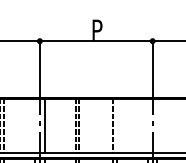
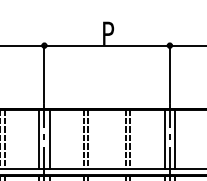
line: (35, 125) -> (39, 139), added
line: (116, 125) -> (129, 139), added
line: (147, 125) -> (164, 139), added
line: (157, 125) -> (175, 139), added

